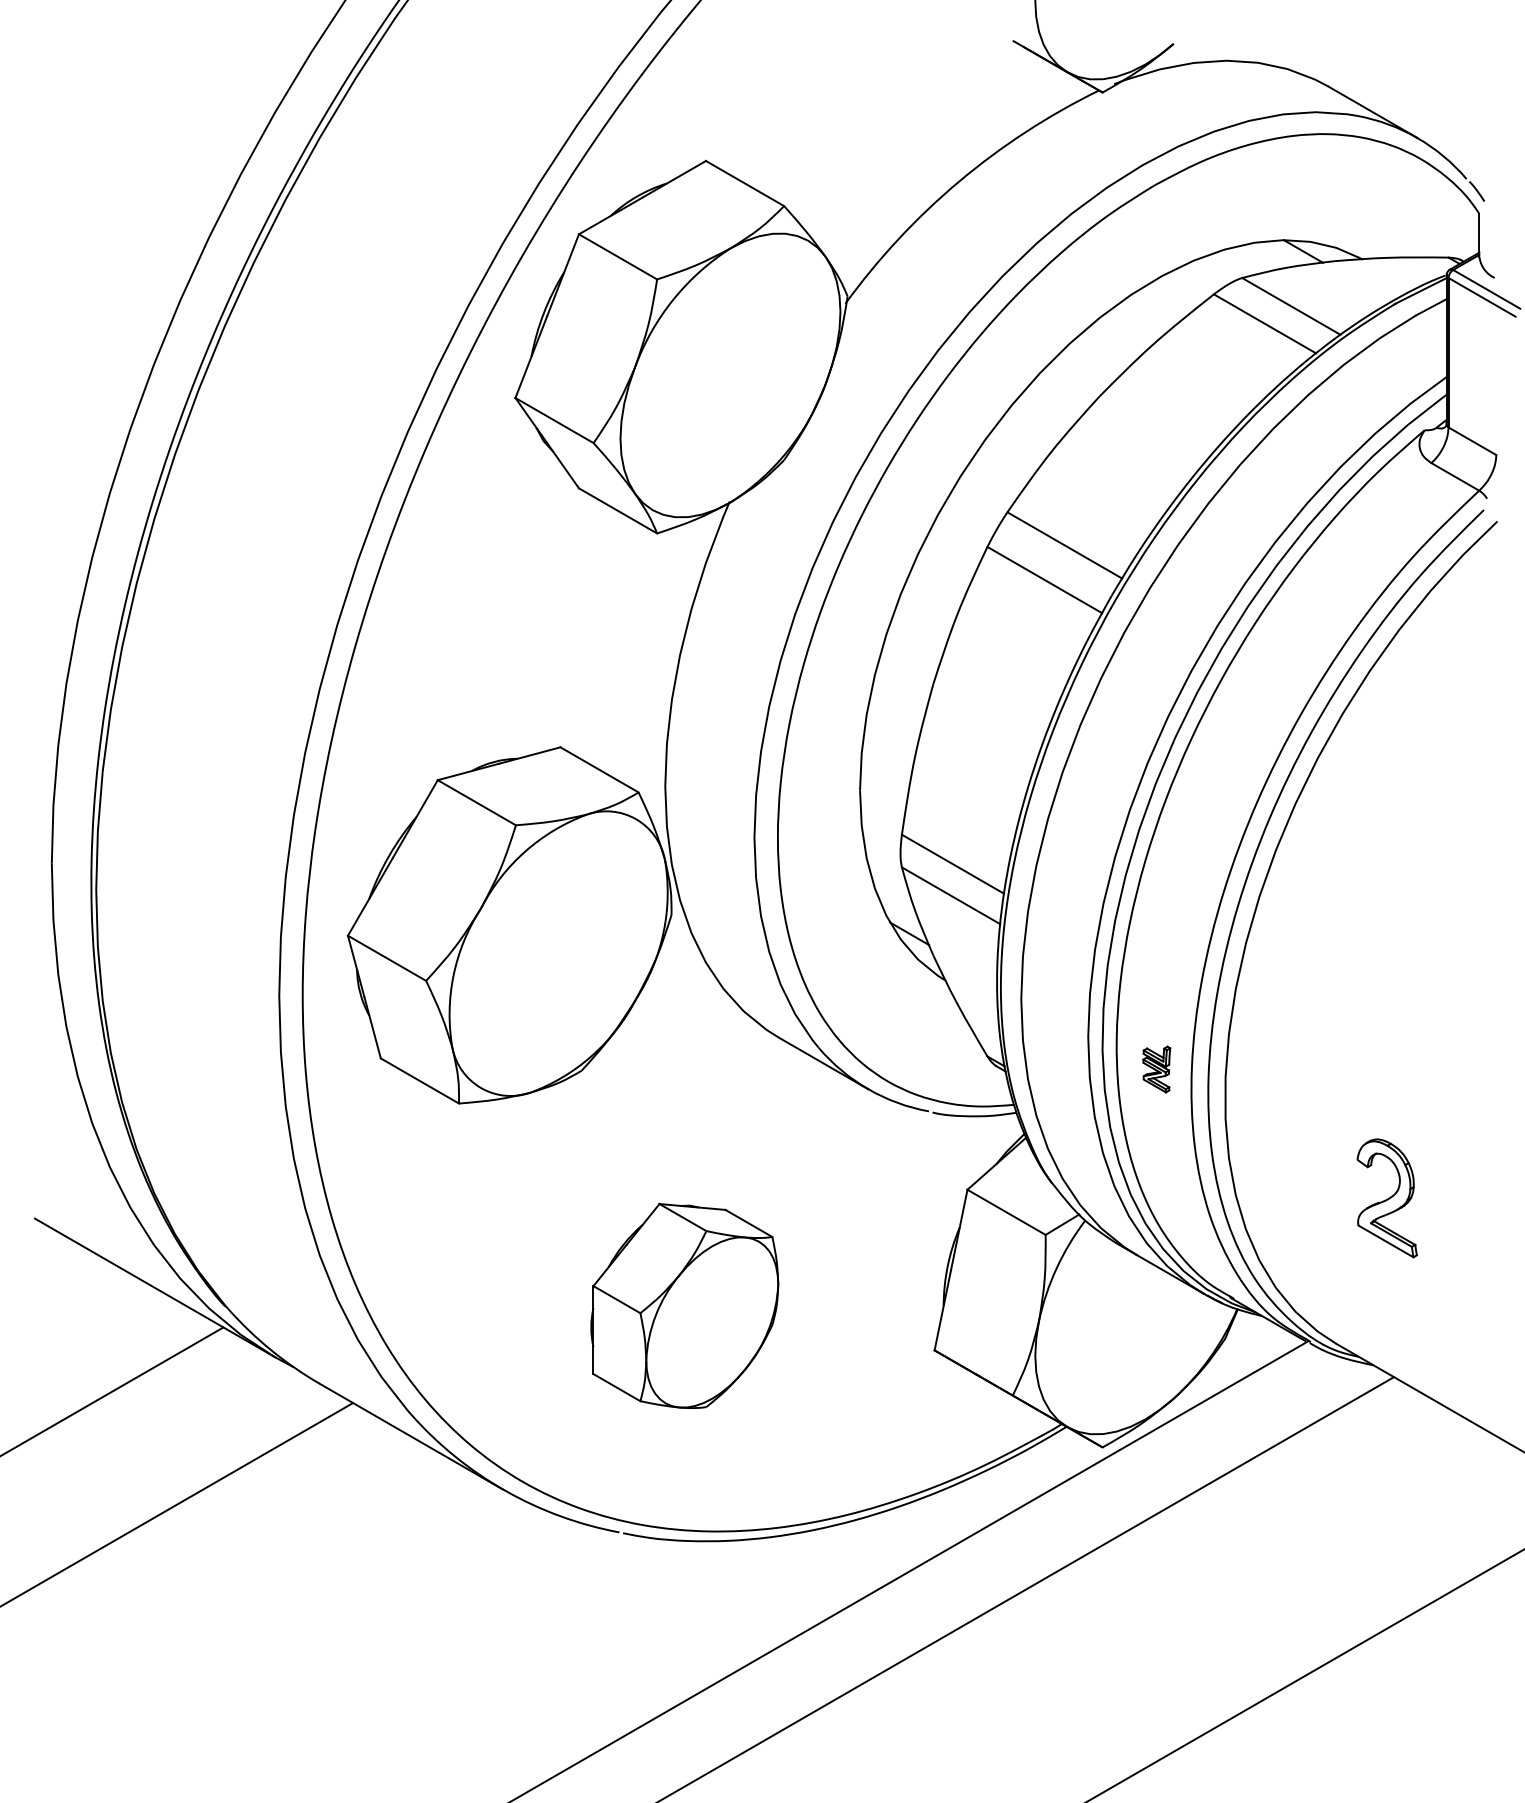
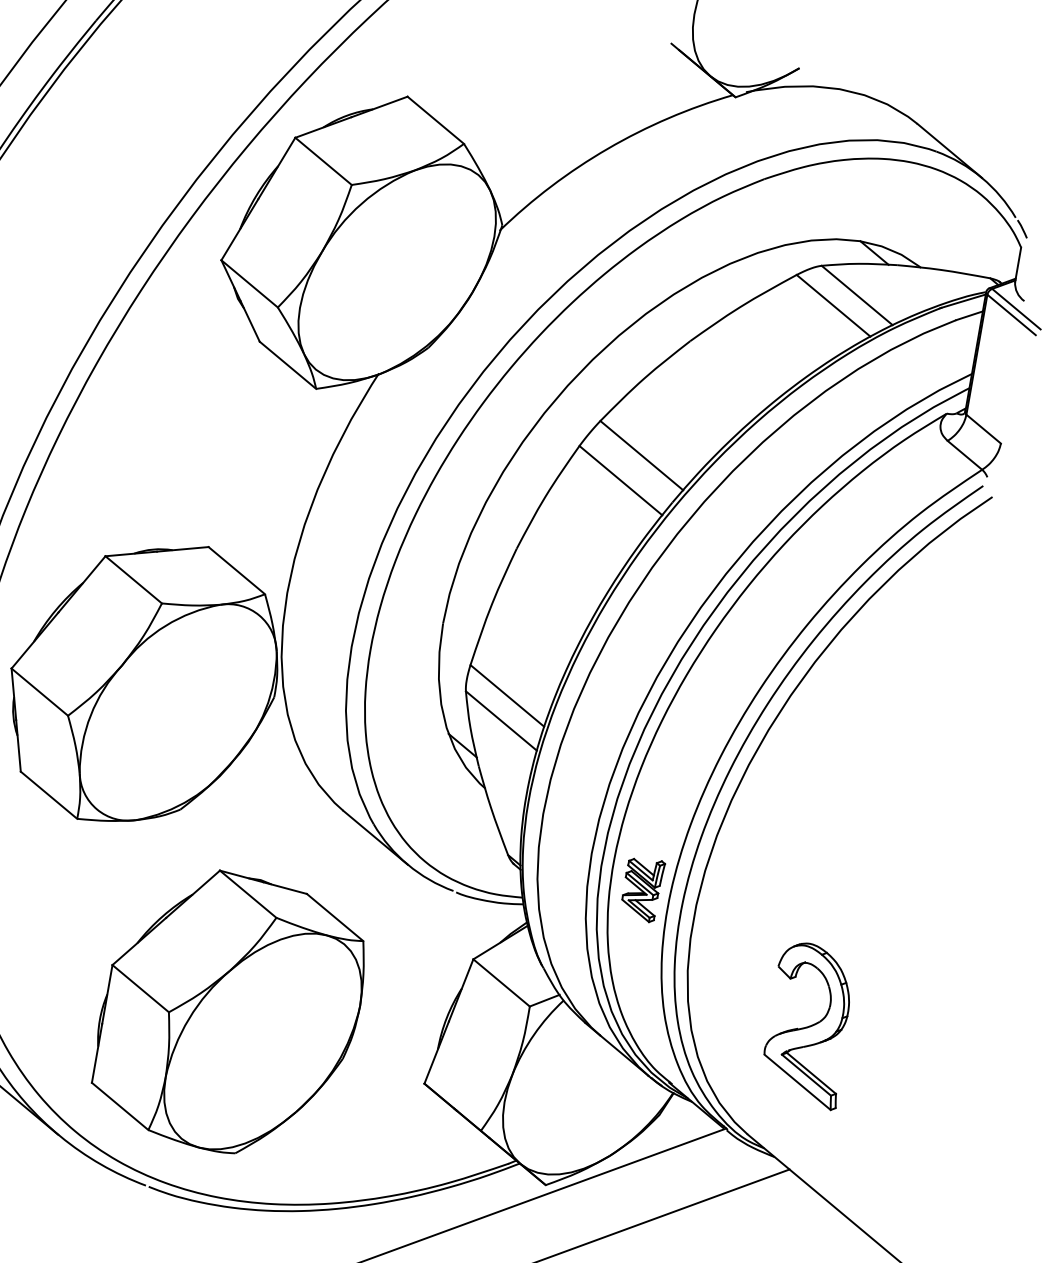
part: (1156, 1069) -> (641, 889), size x1.67
part: (1386, 1198) -> (808, 1025), size x1.67
part: (684, 1305) -> (229, 1012), size x1.67

